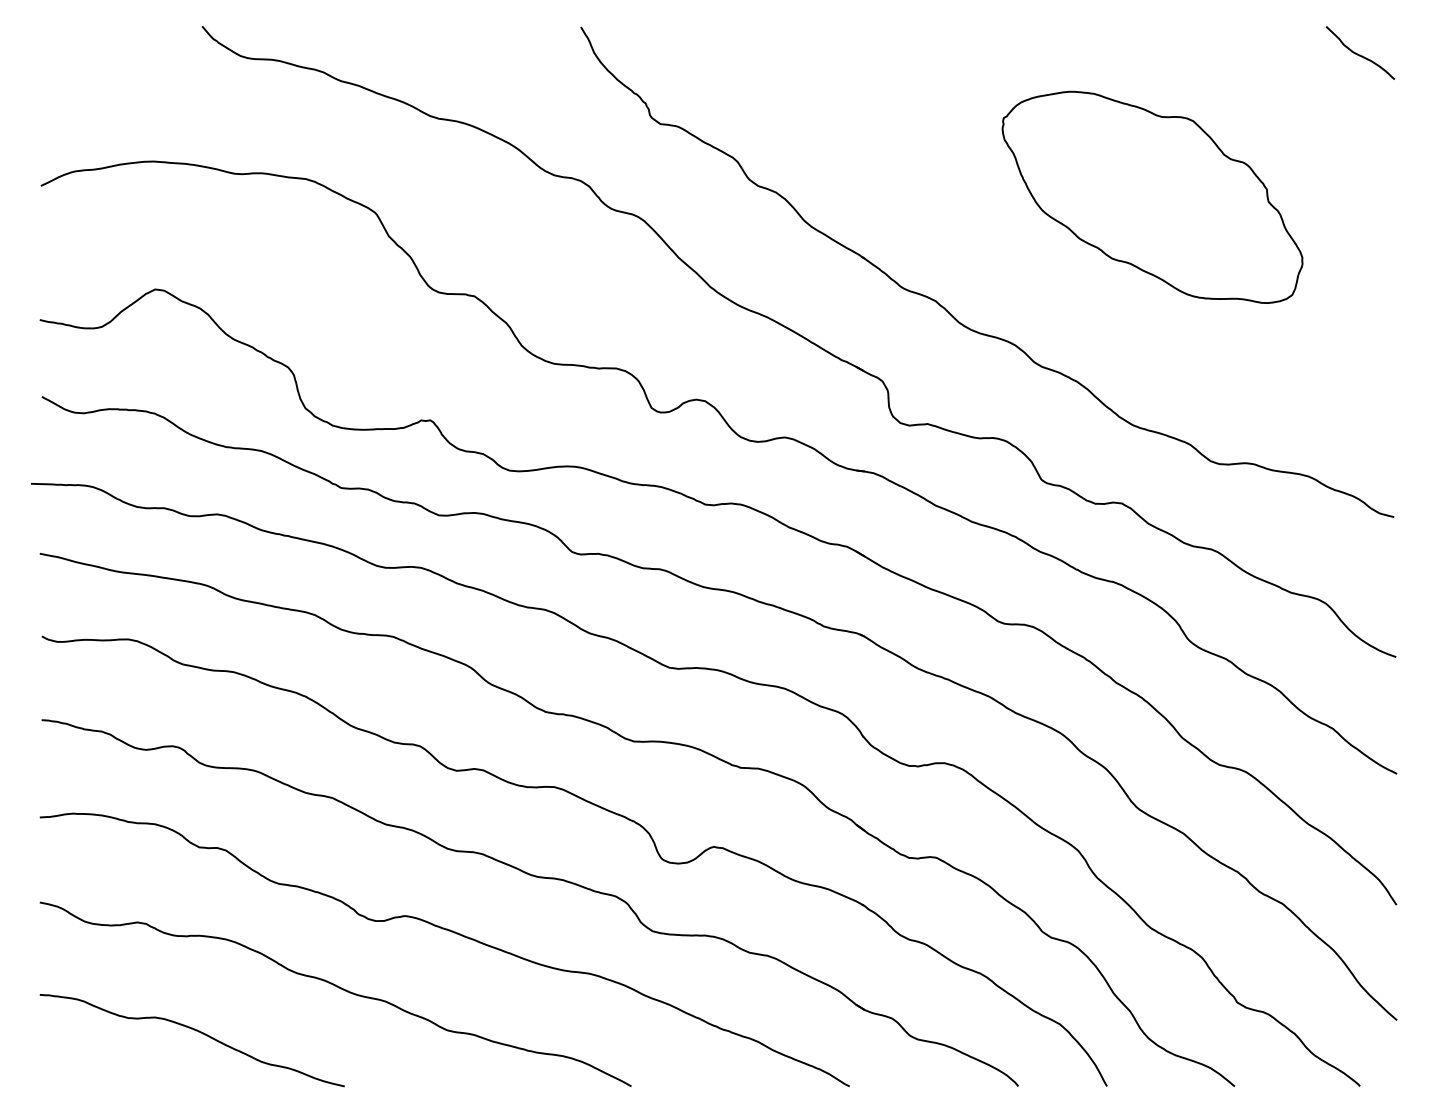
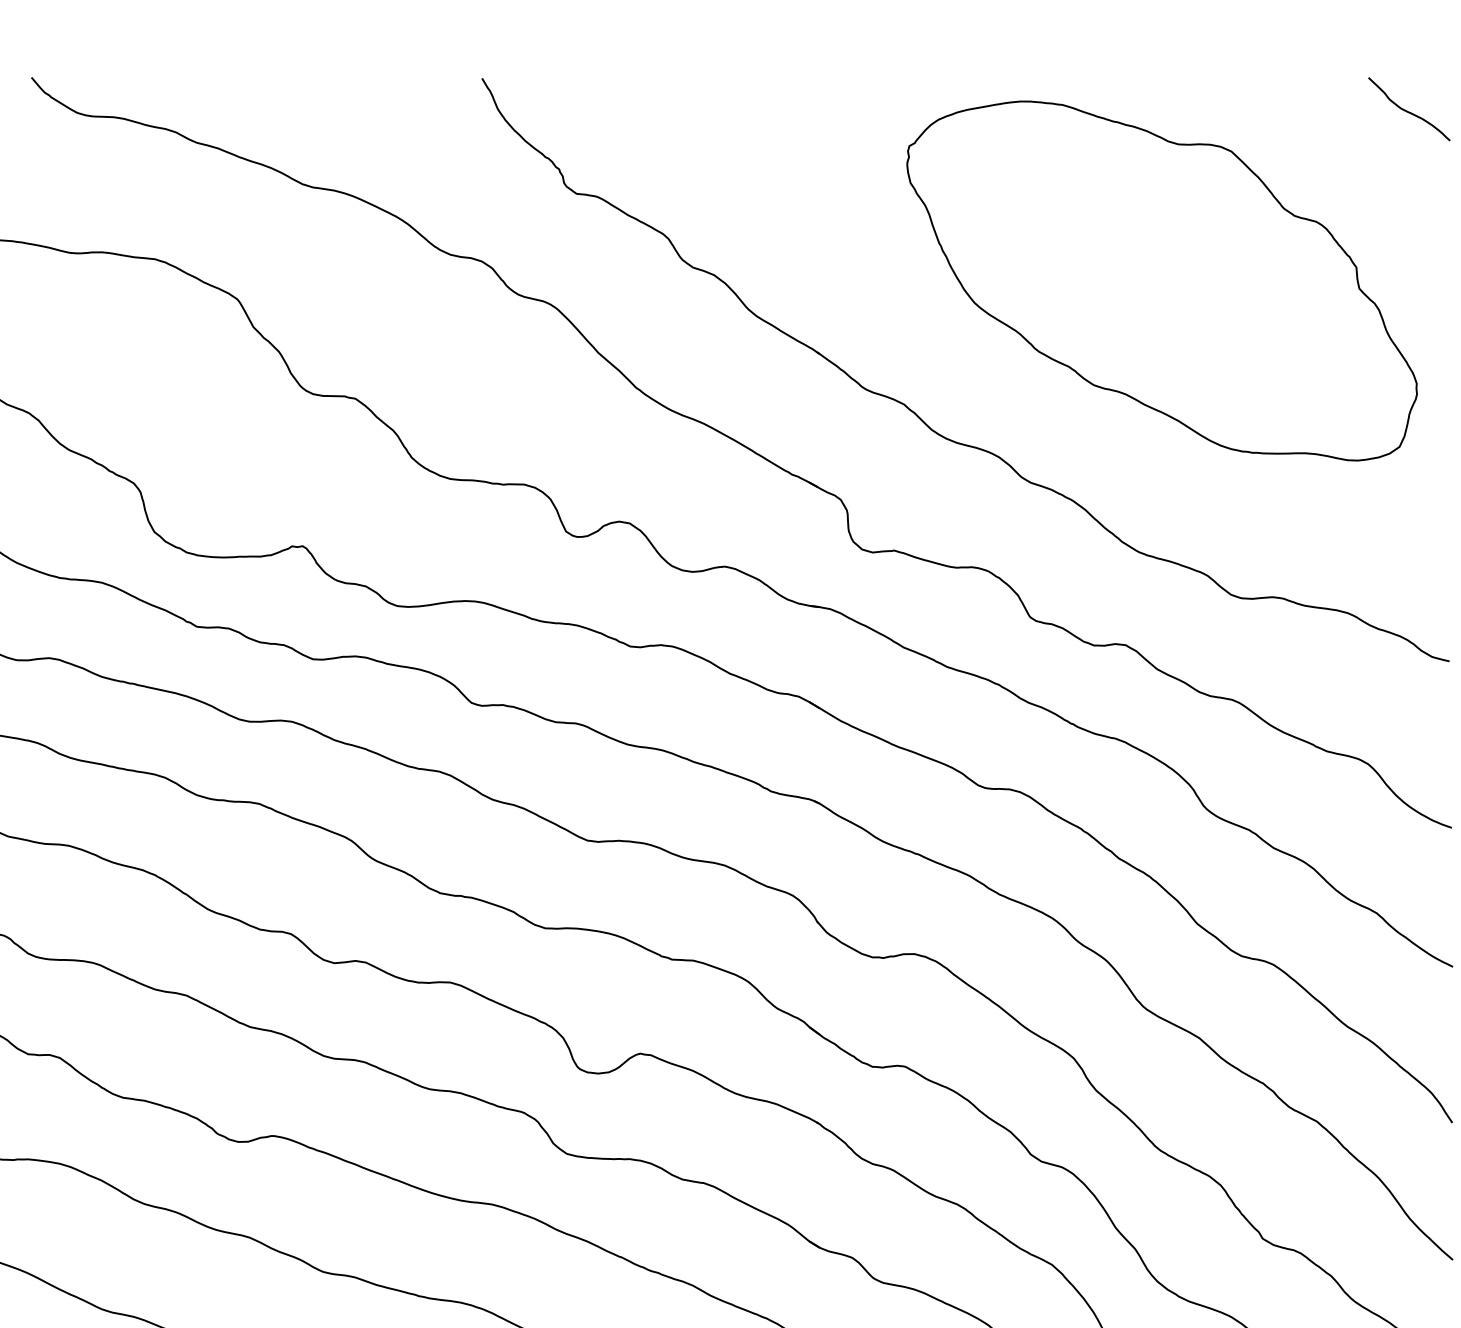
part: (1152, 197) -> (1161, 281), size x1.43

